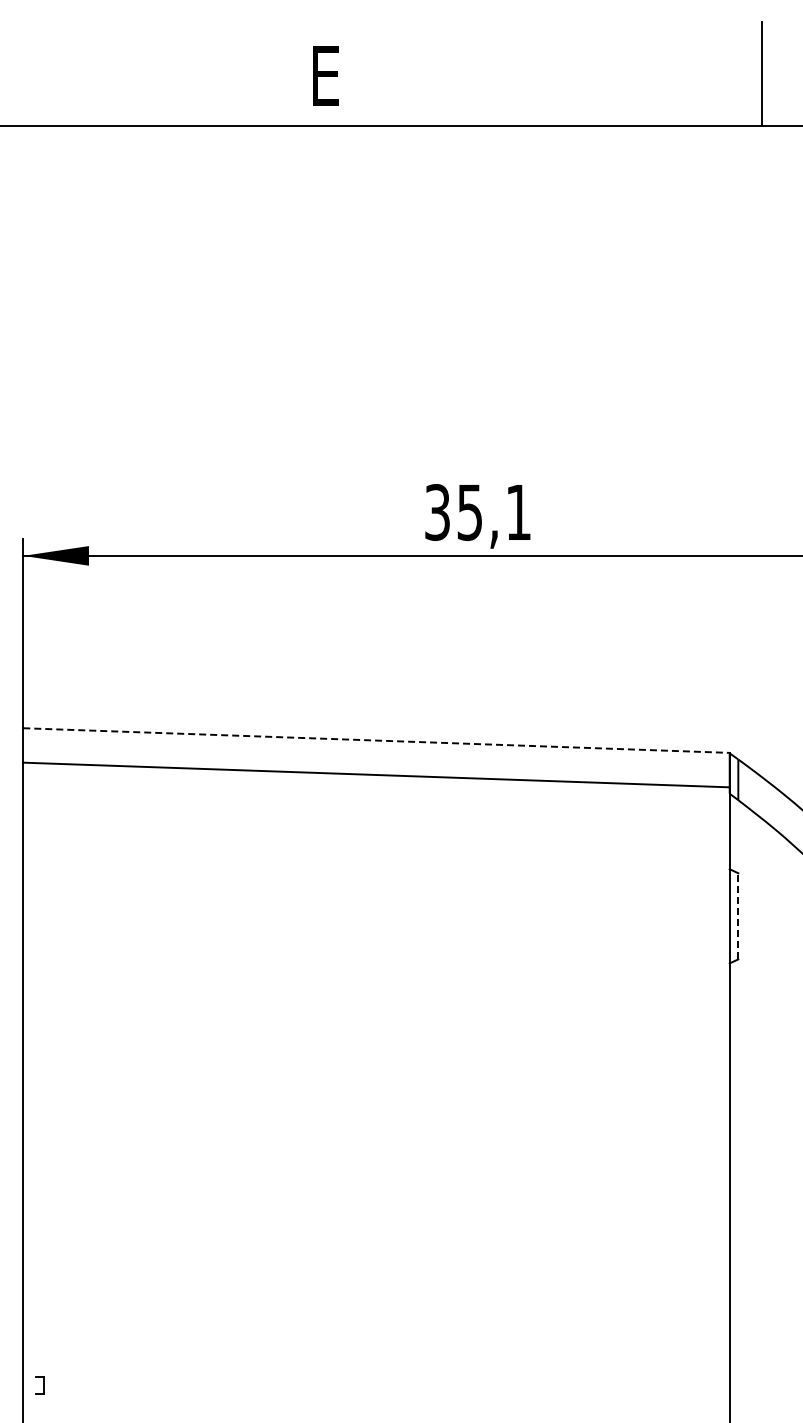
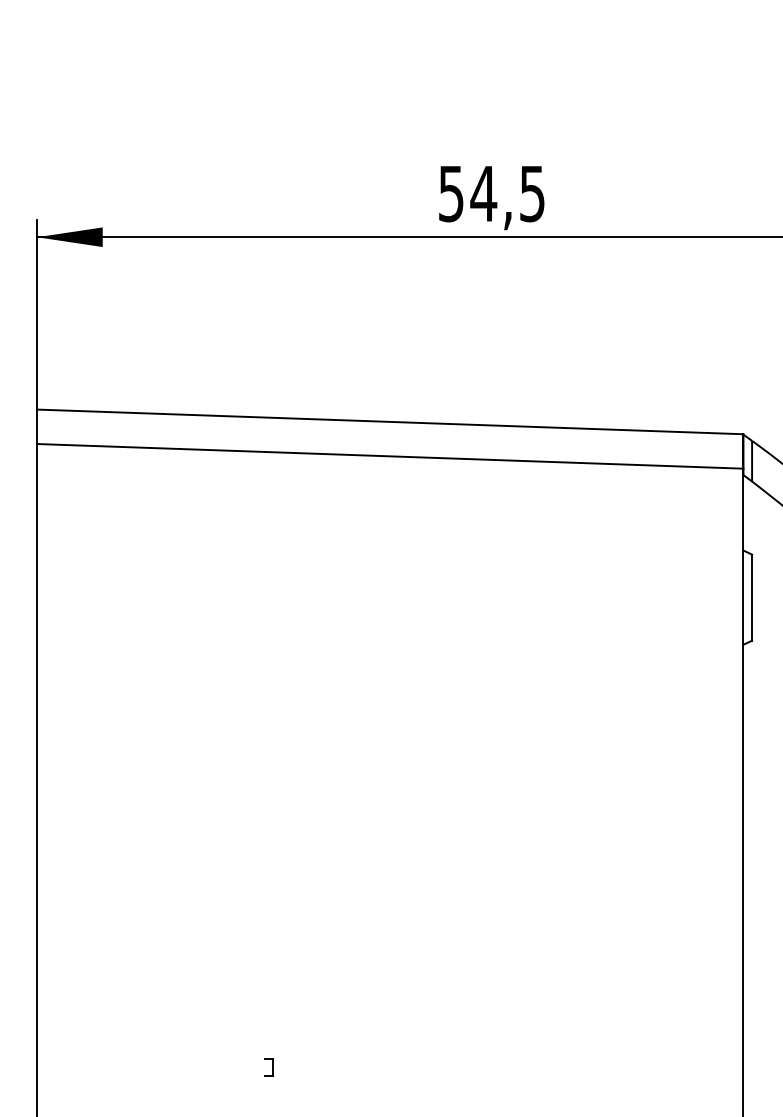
text: (477, 512) -> (491, 193), 35,1 -> 54,5
line: (377, 740) -> (391, 421), dashed -> solid
line: (738, 915) -> (752, 596), dashed -> solid
part: (39, 1385) -> (268, 1066), moved

